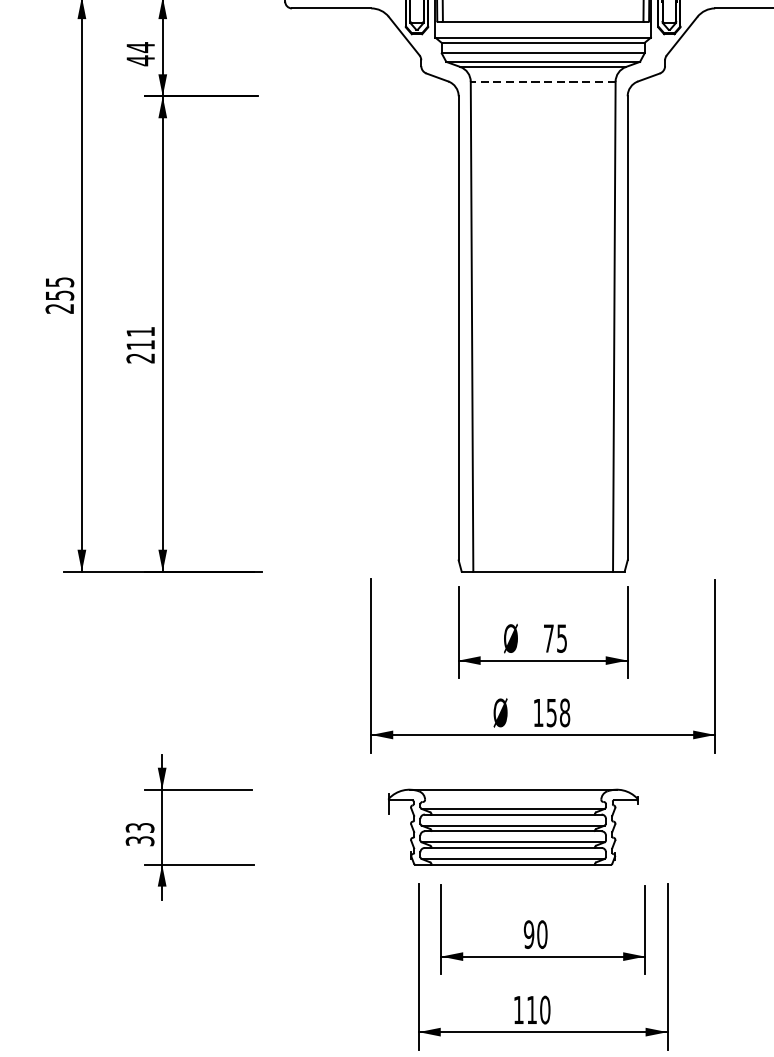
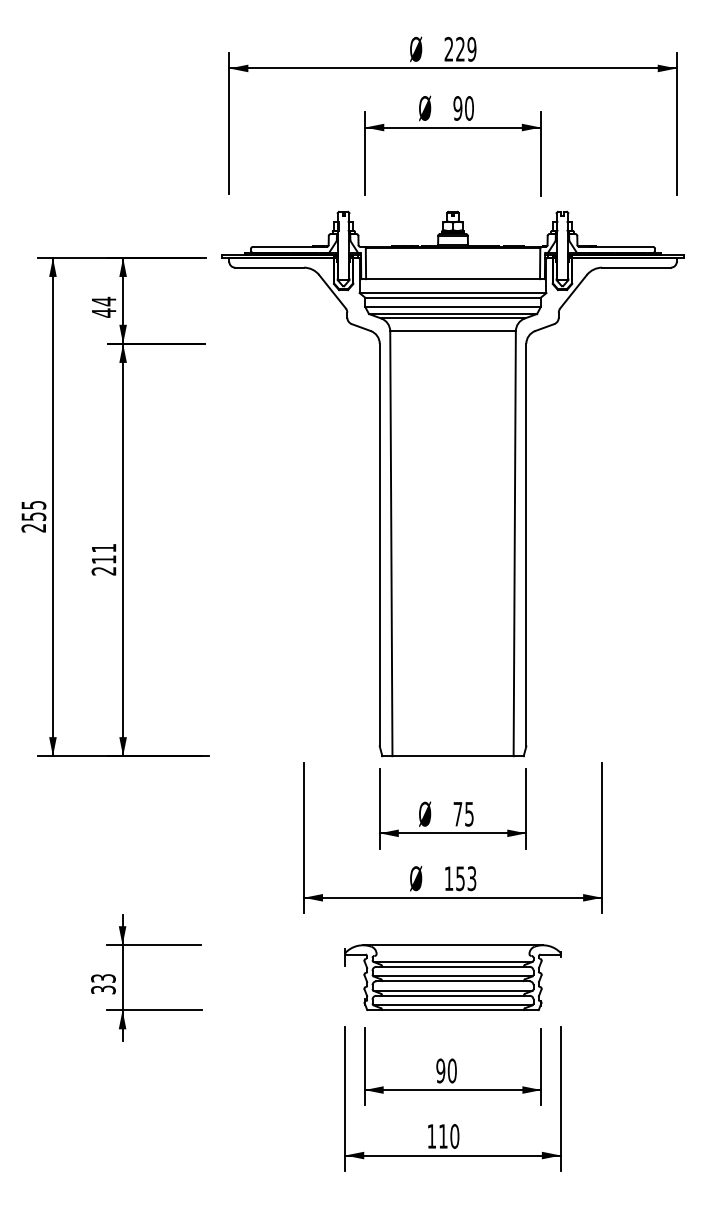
line: (543, 82) -> (453, 331), dashed -> solid
text: (564, 712) -> (471, 878), 158 -> 153
part: (512, 826) -> (452, 977), moved

